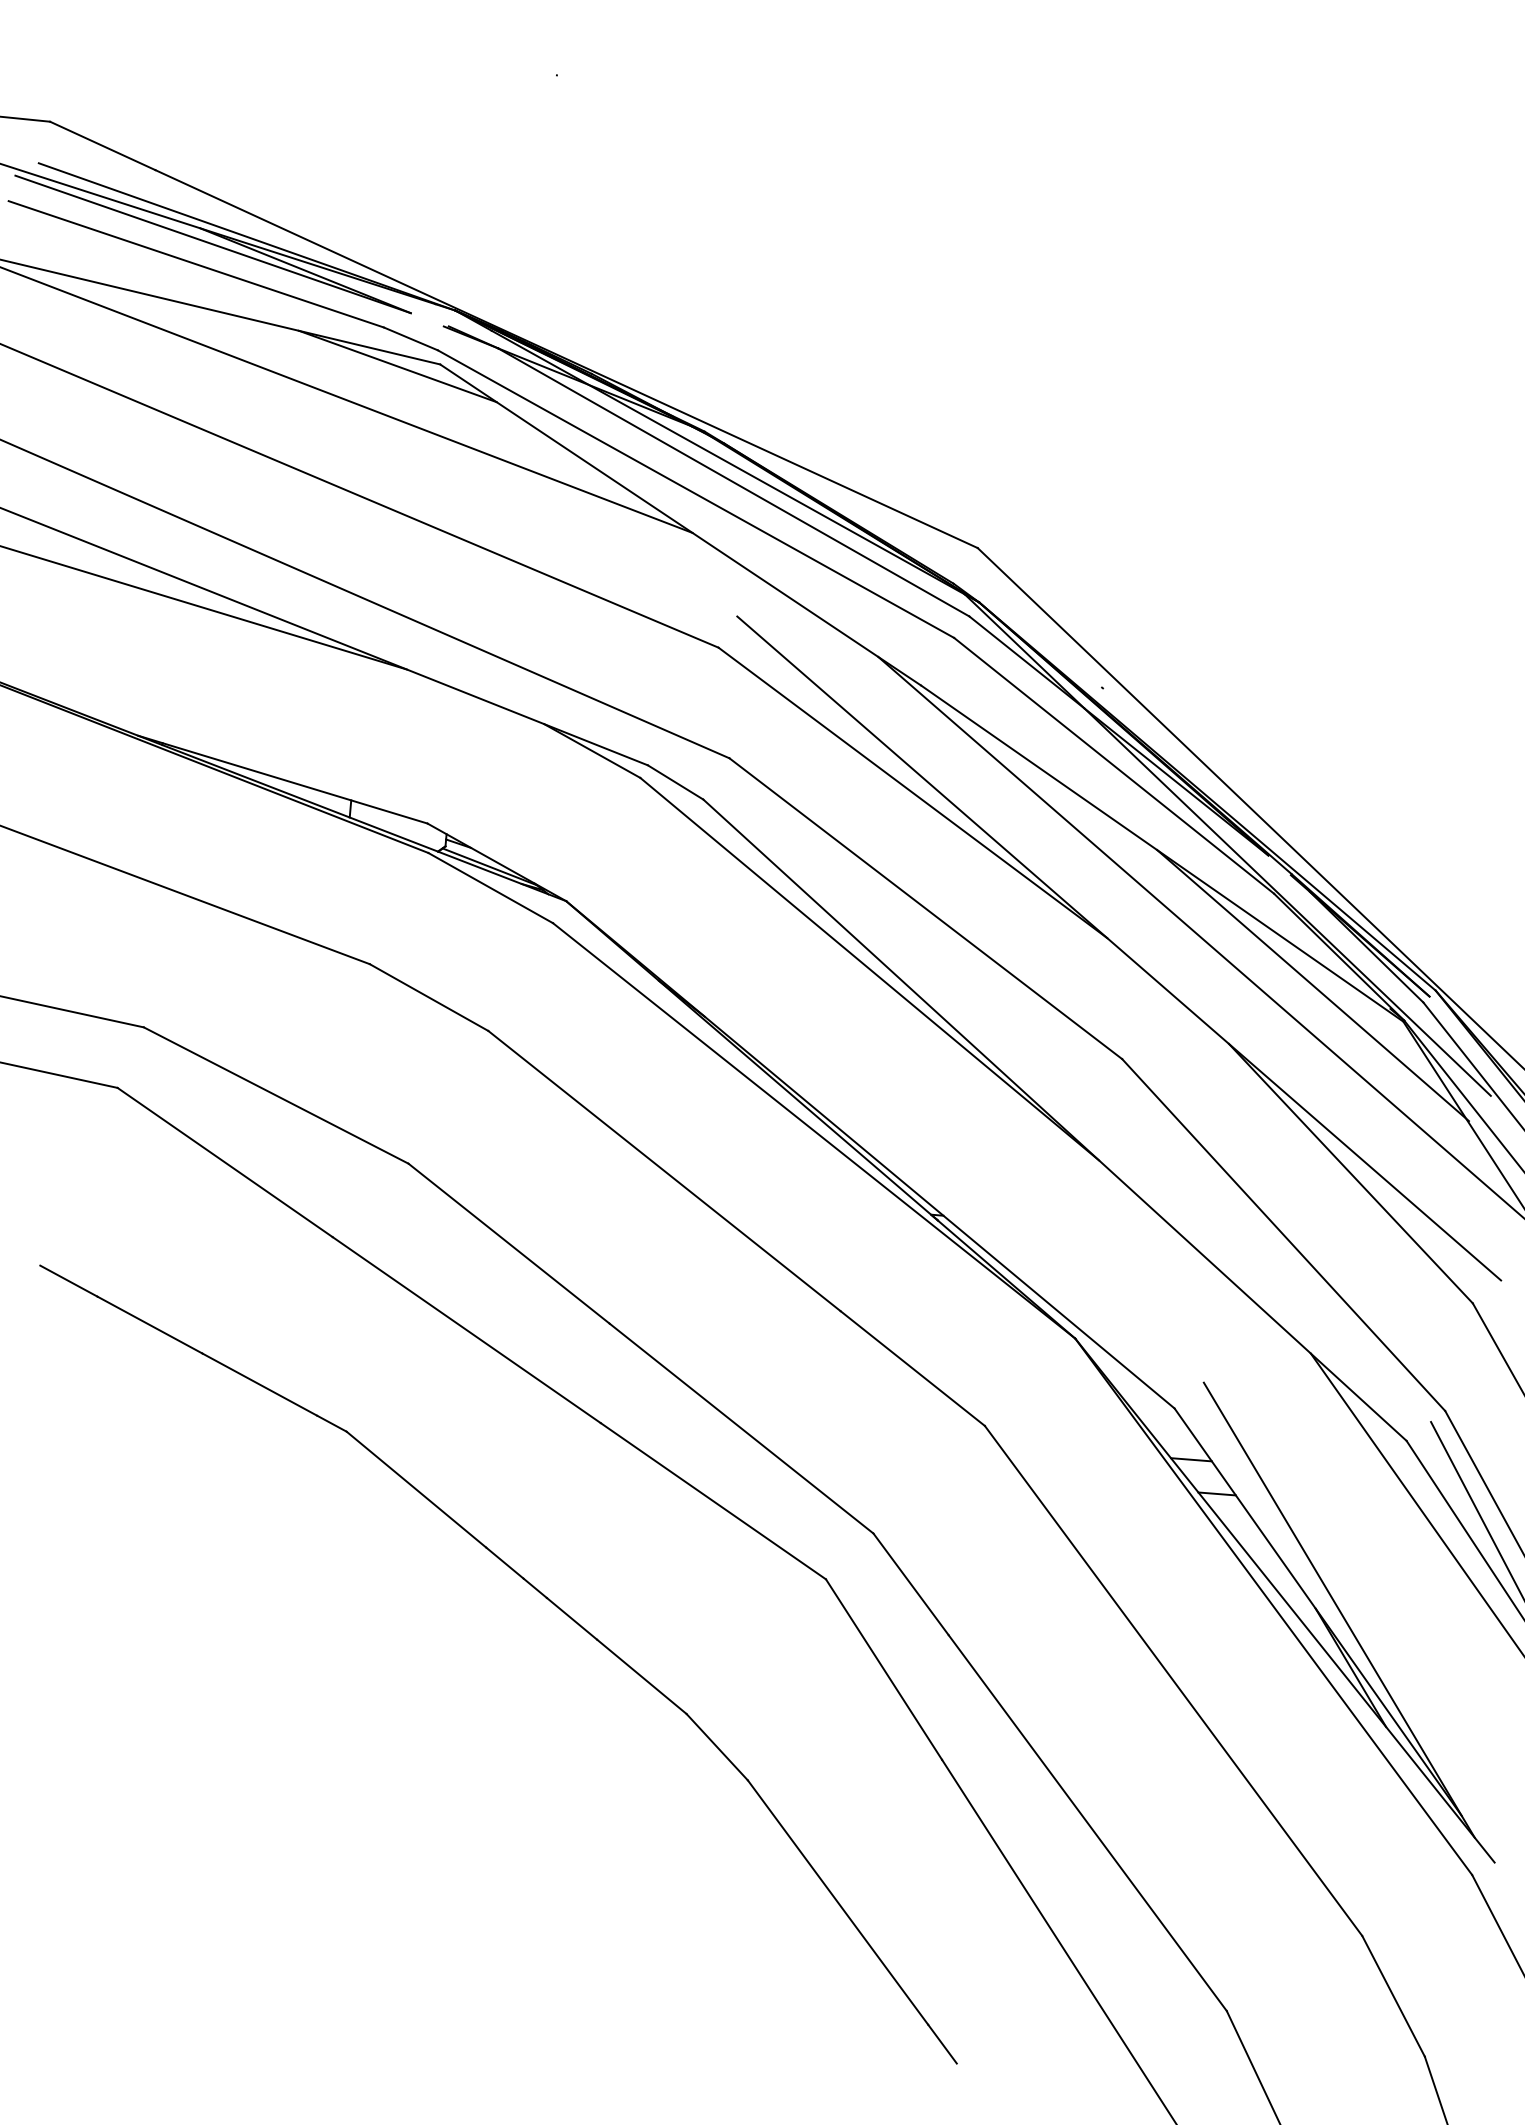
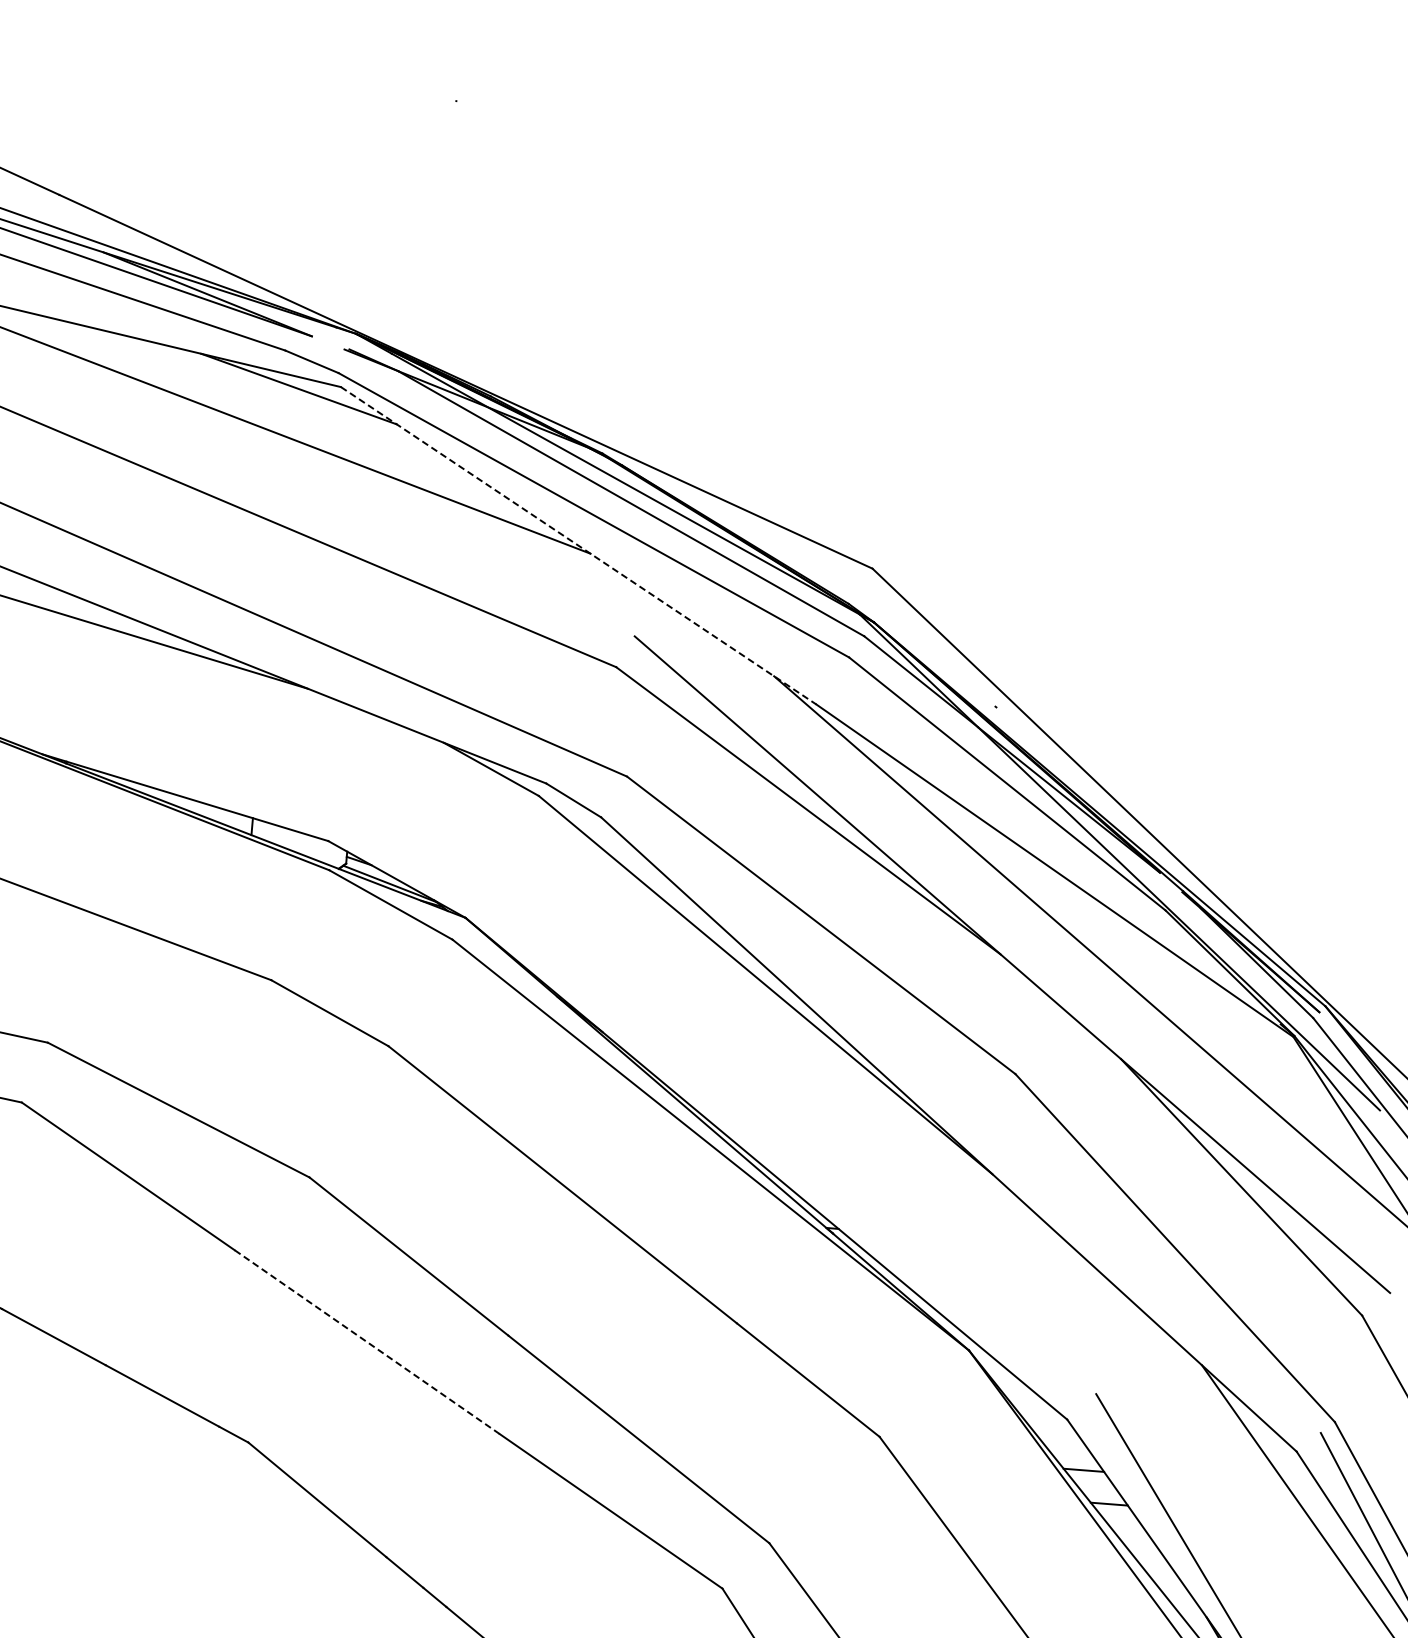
line: (681, 525) -> (579, 546), solid -> dashed
line: (1312, 985) -> (1203, 1001), removed
line: (466, 1329) -> (366, 1341), solid -> dashed

